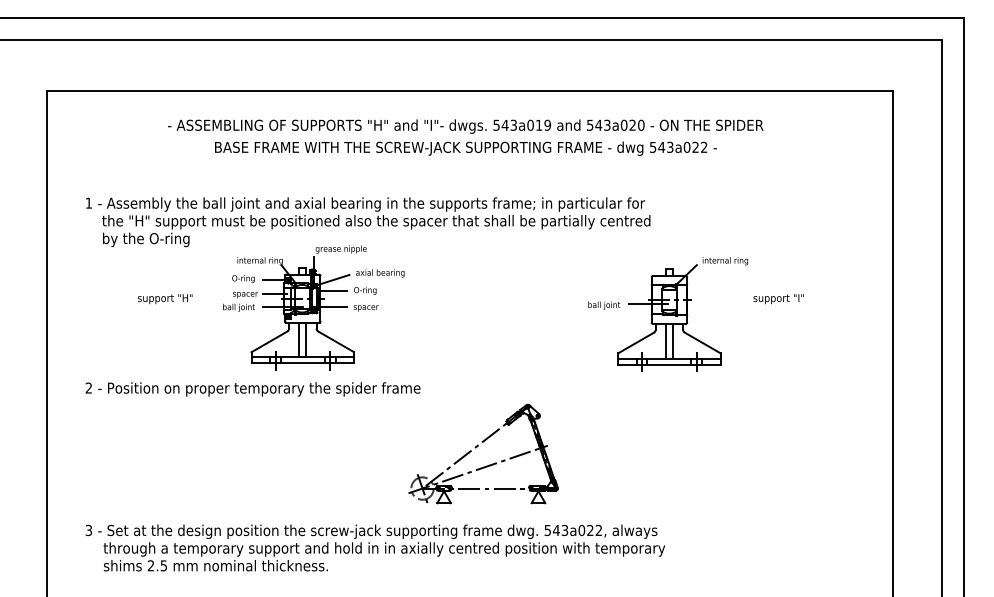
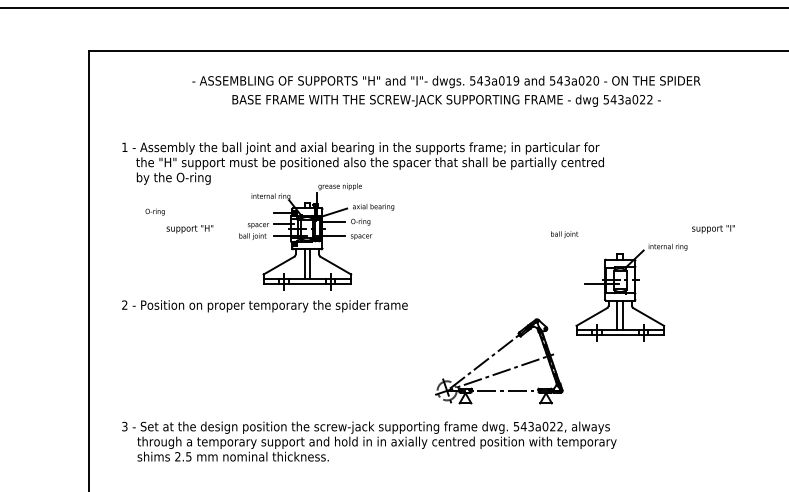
text: (243, 279) -> (155, 212), moved
part: (682, 314) -> (631, 292), moved
part: (477, 447) -> (494, 355), moved

